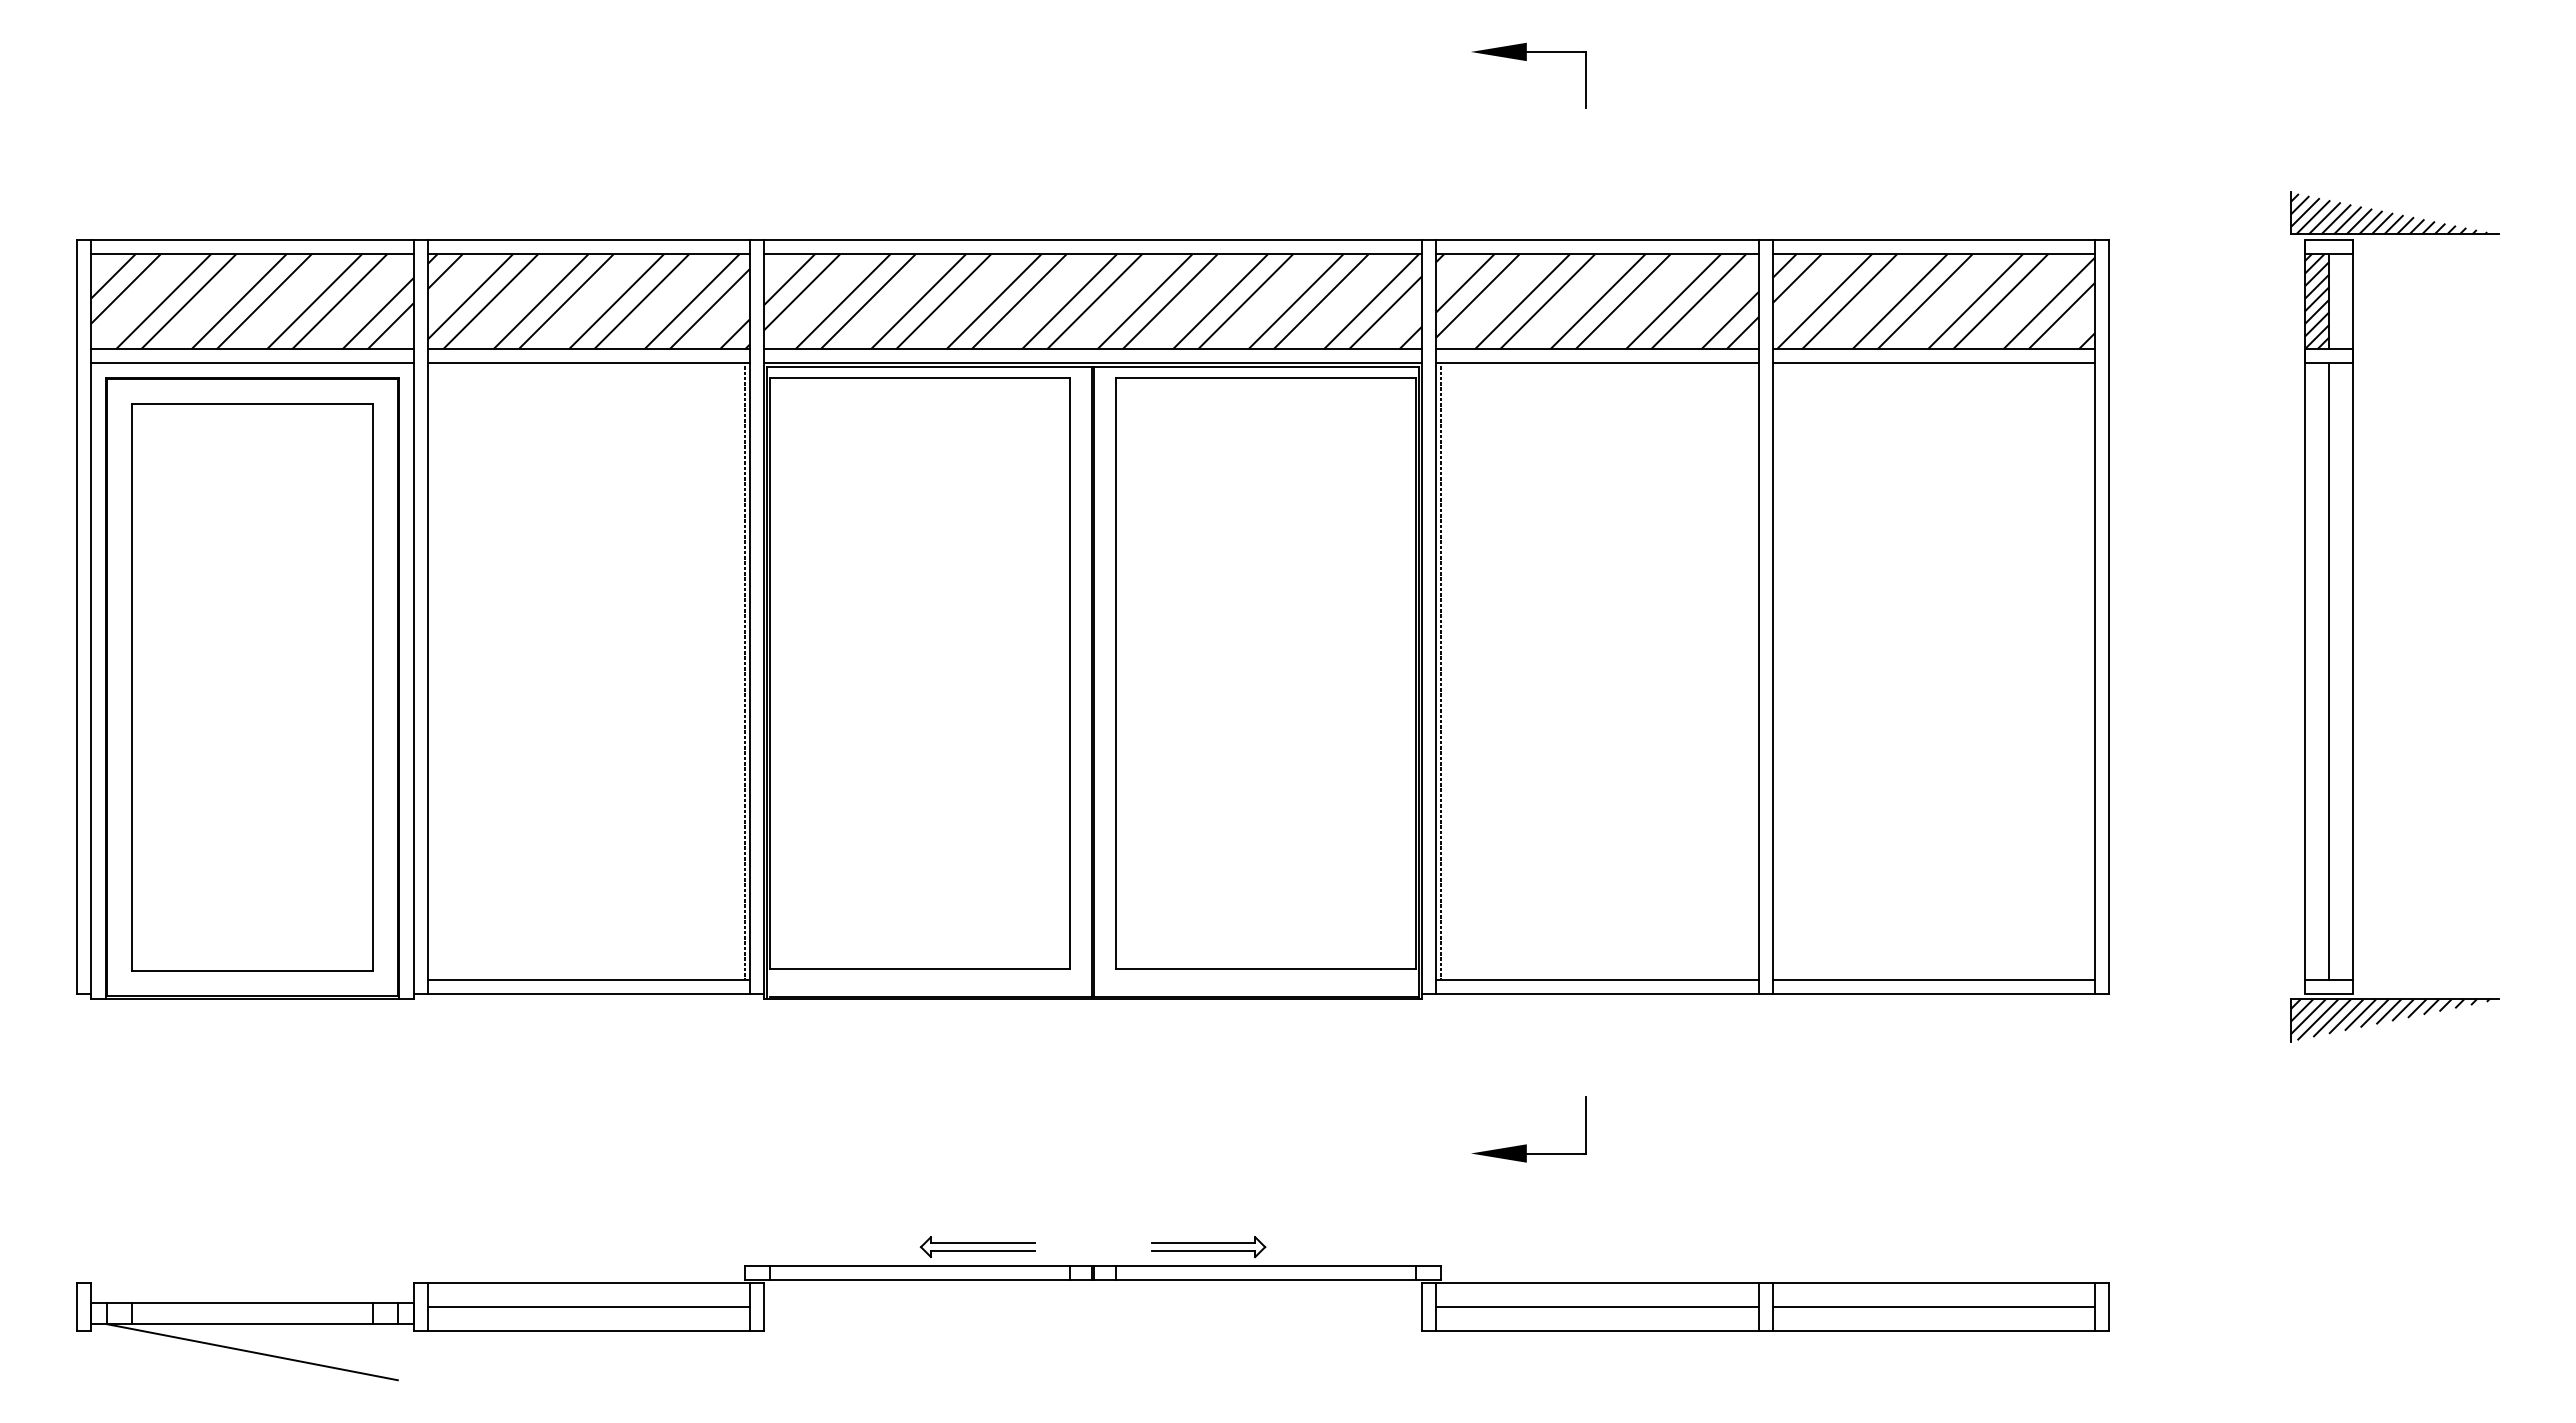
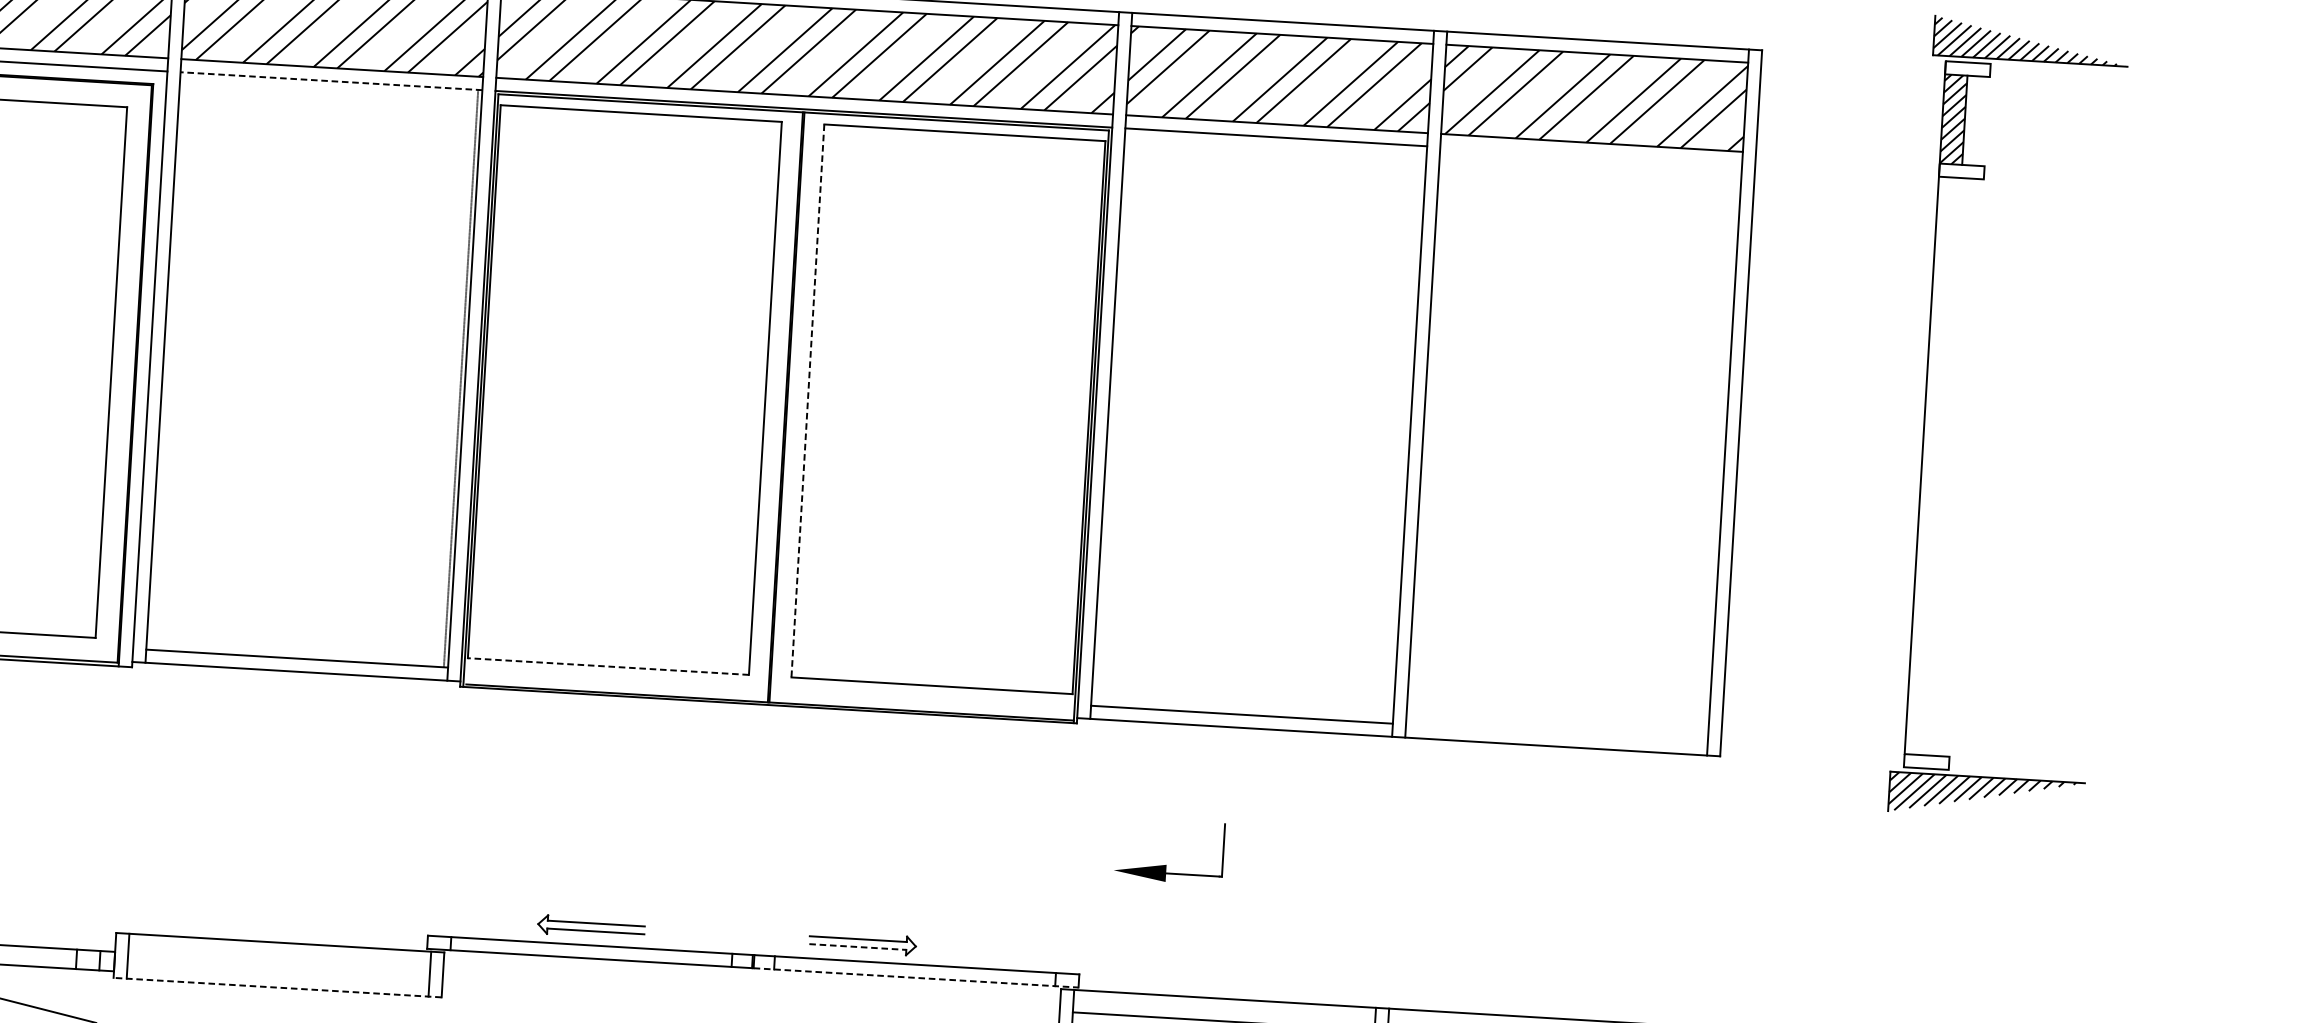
line: (588, 363) -> (331, 81), solid -> dashed
line: (1933, 363) -> (1590, 156), removed
line: (2353, 609) -> (1970, 409), removed
line: (1440, 671) -> (1112, 417), removed
line: (2329, 671) -> (1944, 466), removed
line: (1115, 673) -> (807, 400), solid -> dashed
line: (919, 968) -> (607, 666), solid -> dashed
line: (1933, 979) -> (1556, 733), removed
part: (977, 1246) -> (591, 926), moved
line: (1203, 1251) -> (857, 947), solid -> dashed
line: (1267, 1280) -> (916, 977), solid -> dashed
line: (588, 1307) -> (278, 965), removed
line: (588, 1331) -> (277, 987), solid -> dashed

